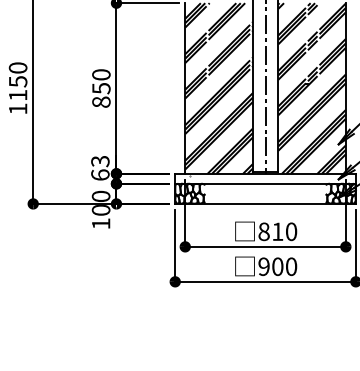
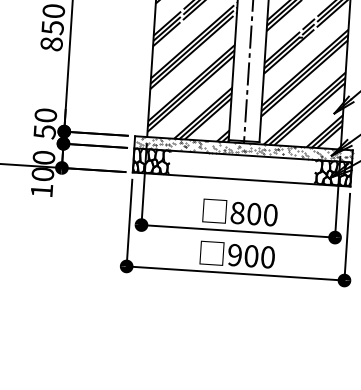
text: (100, 167) -> (45, 122), 63 -> 50
hatch: (265, 178) -> (243, 148), added
text: (277, 231) -> (253, 213), 810 -> 800

